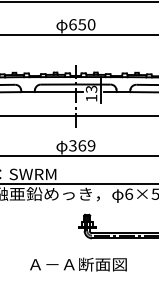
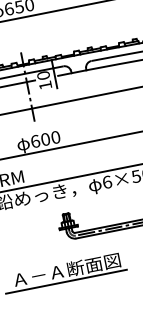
text: (91, 88) -> (43, 74), 13 -> 10
text: (82, 145) -> (45, 139), 369 -> 600
line: (75, 274) -> (66, 281), added

